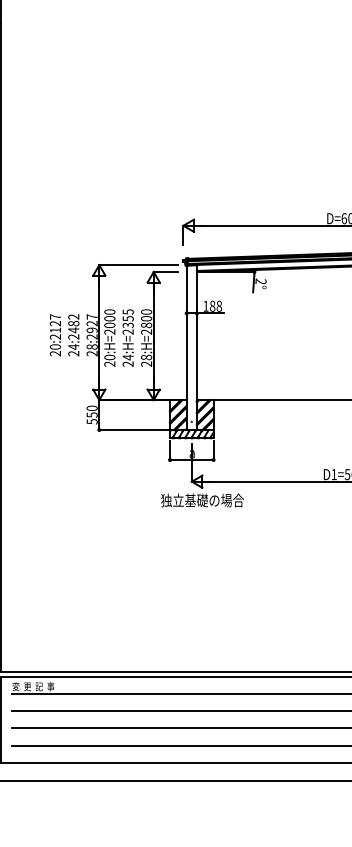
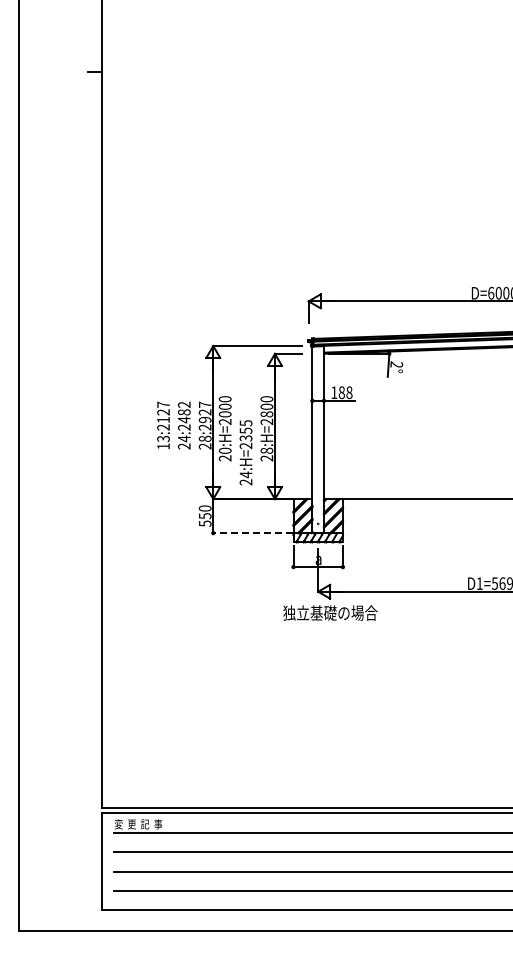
text: (127, 337) -> (245, 452), moved
text: (55, 350) -> (163, 442), 20:2127 -> 13:2127
line: (133, 430) -> (252, 533), solid -> dashed

